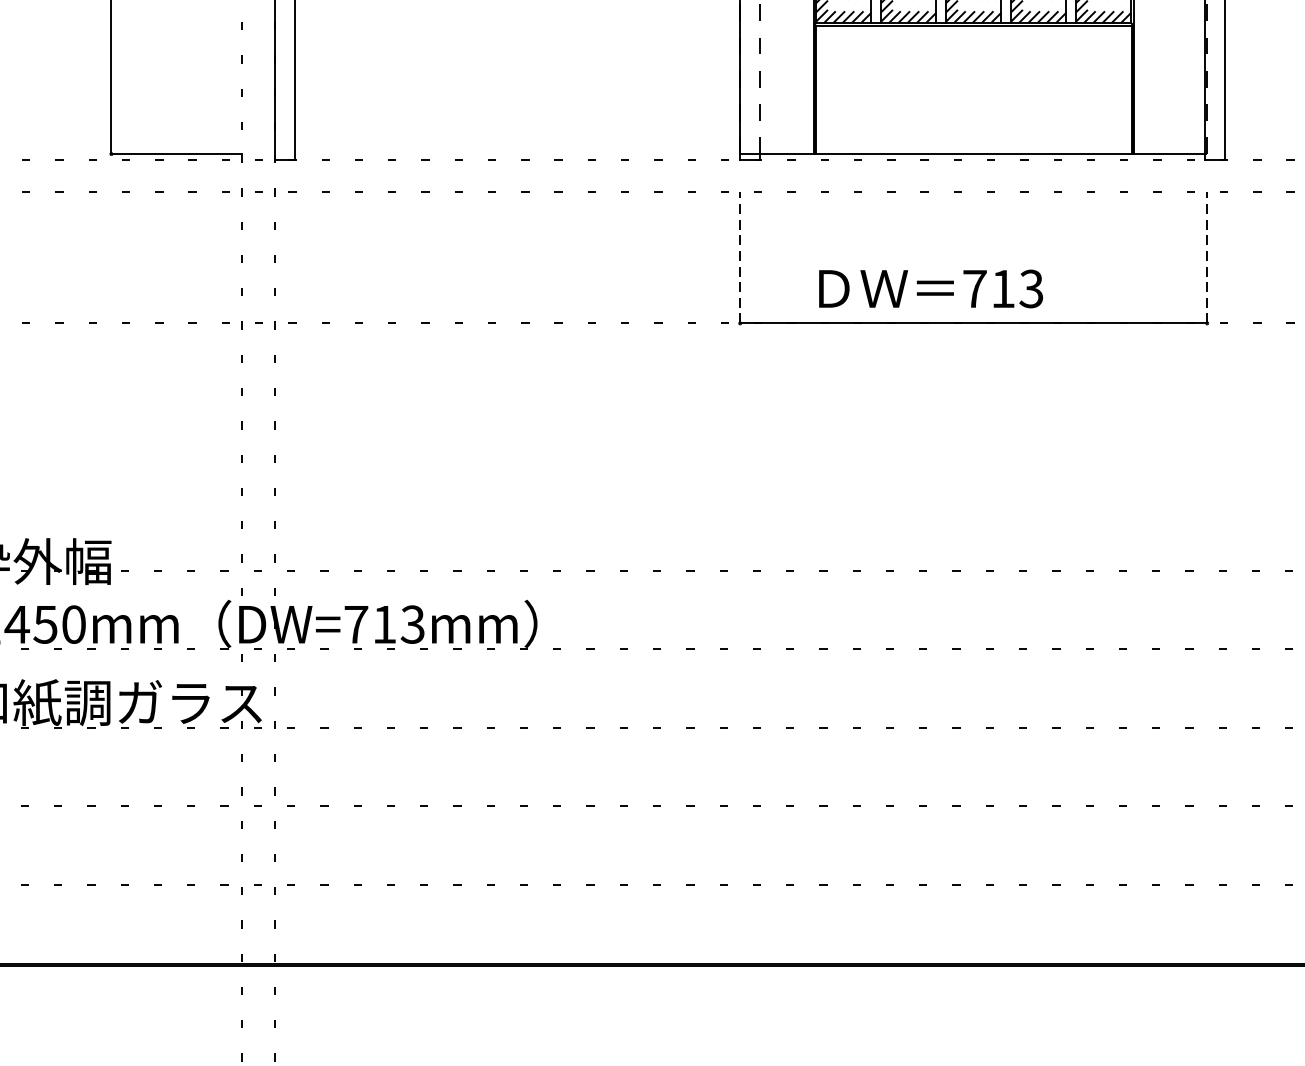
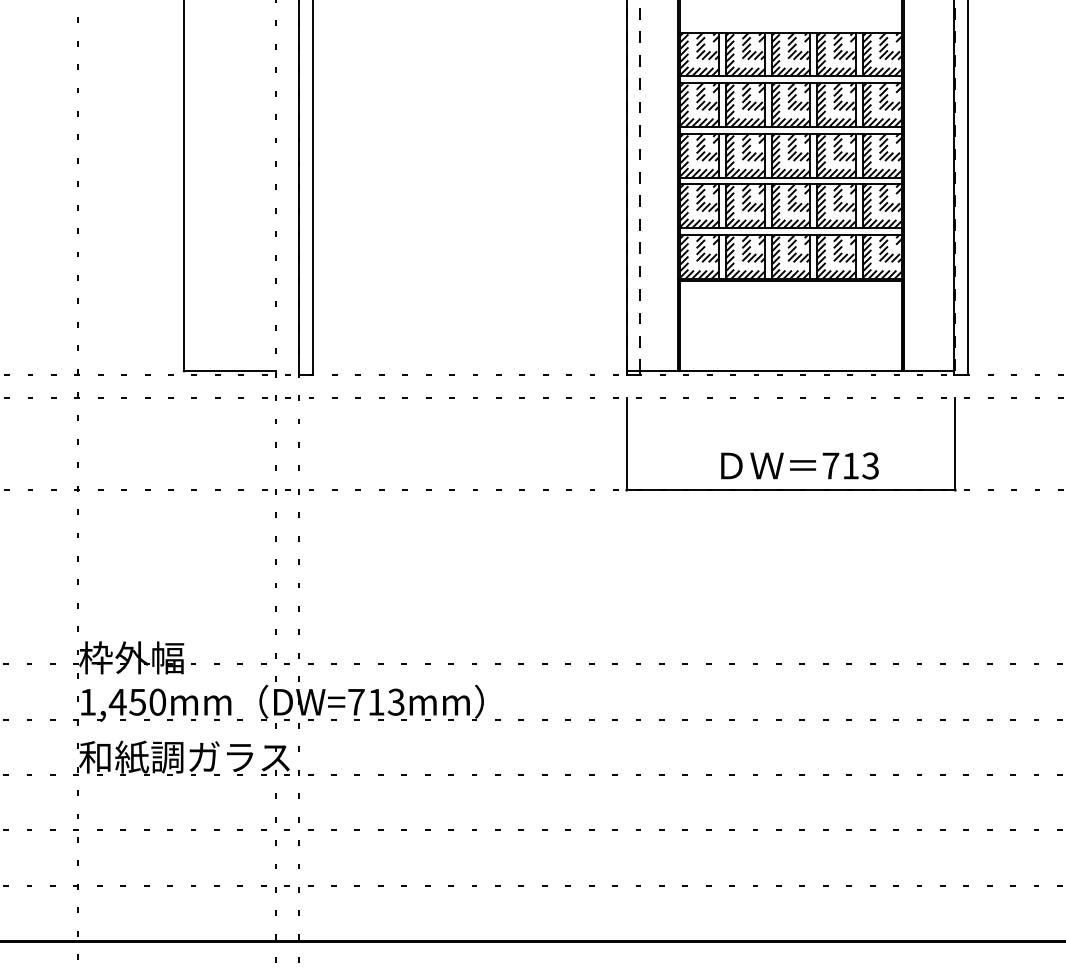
line: (739, 257) -> (626, 443), dashed -> solid
line: (1207, 257) -> (955, 443), dashed -> solid
text: (930, 288) -> (799, 465), moved

